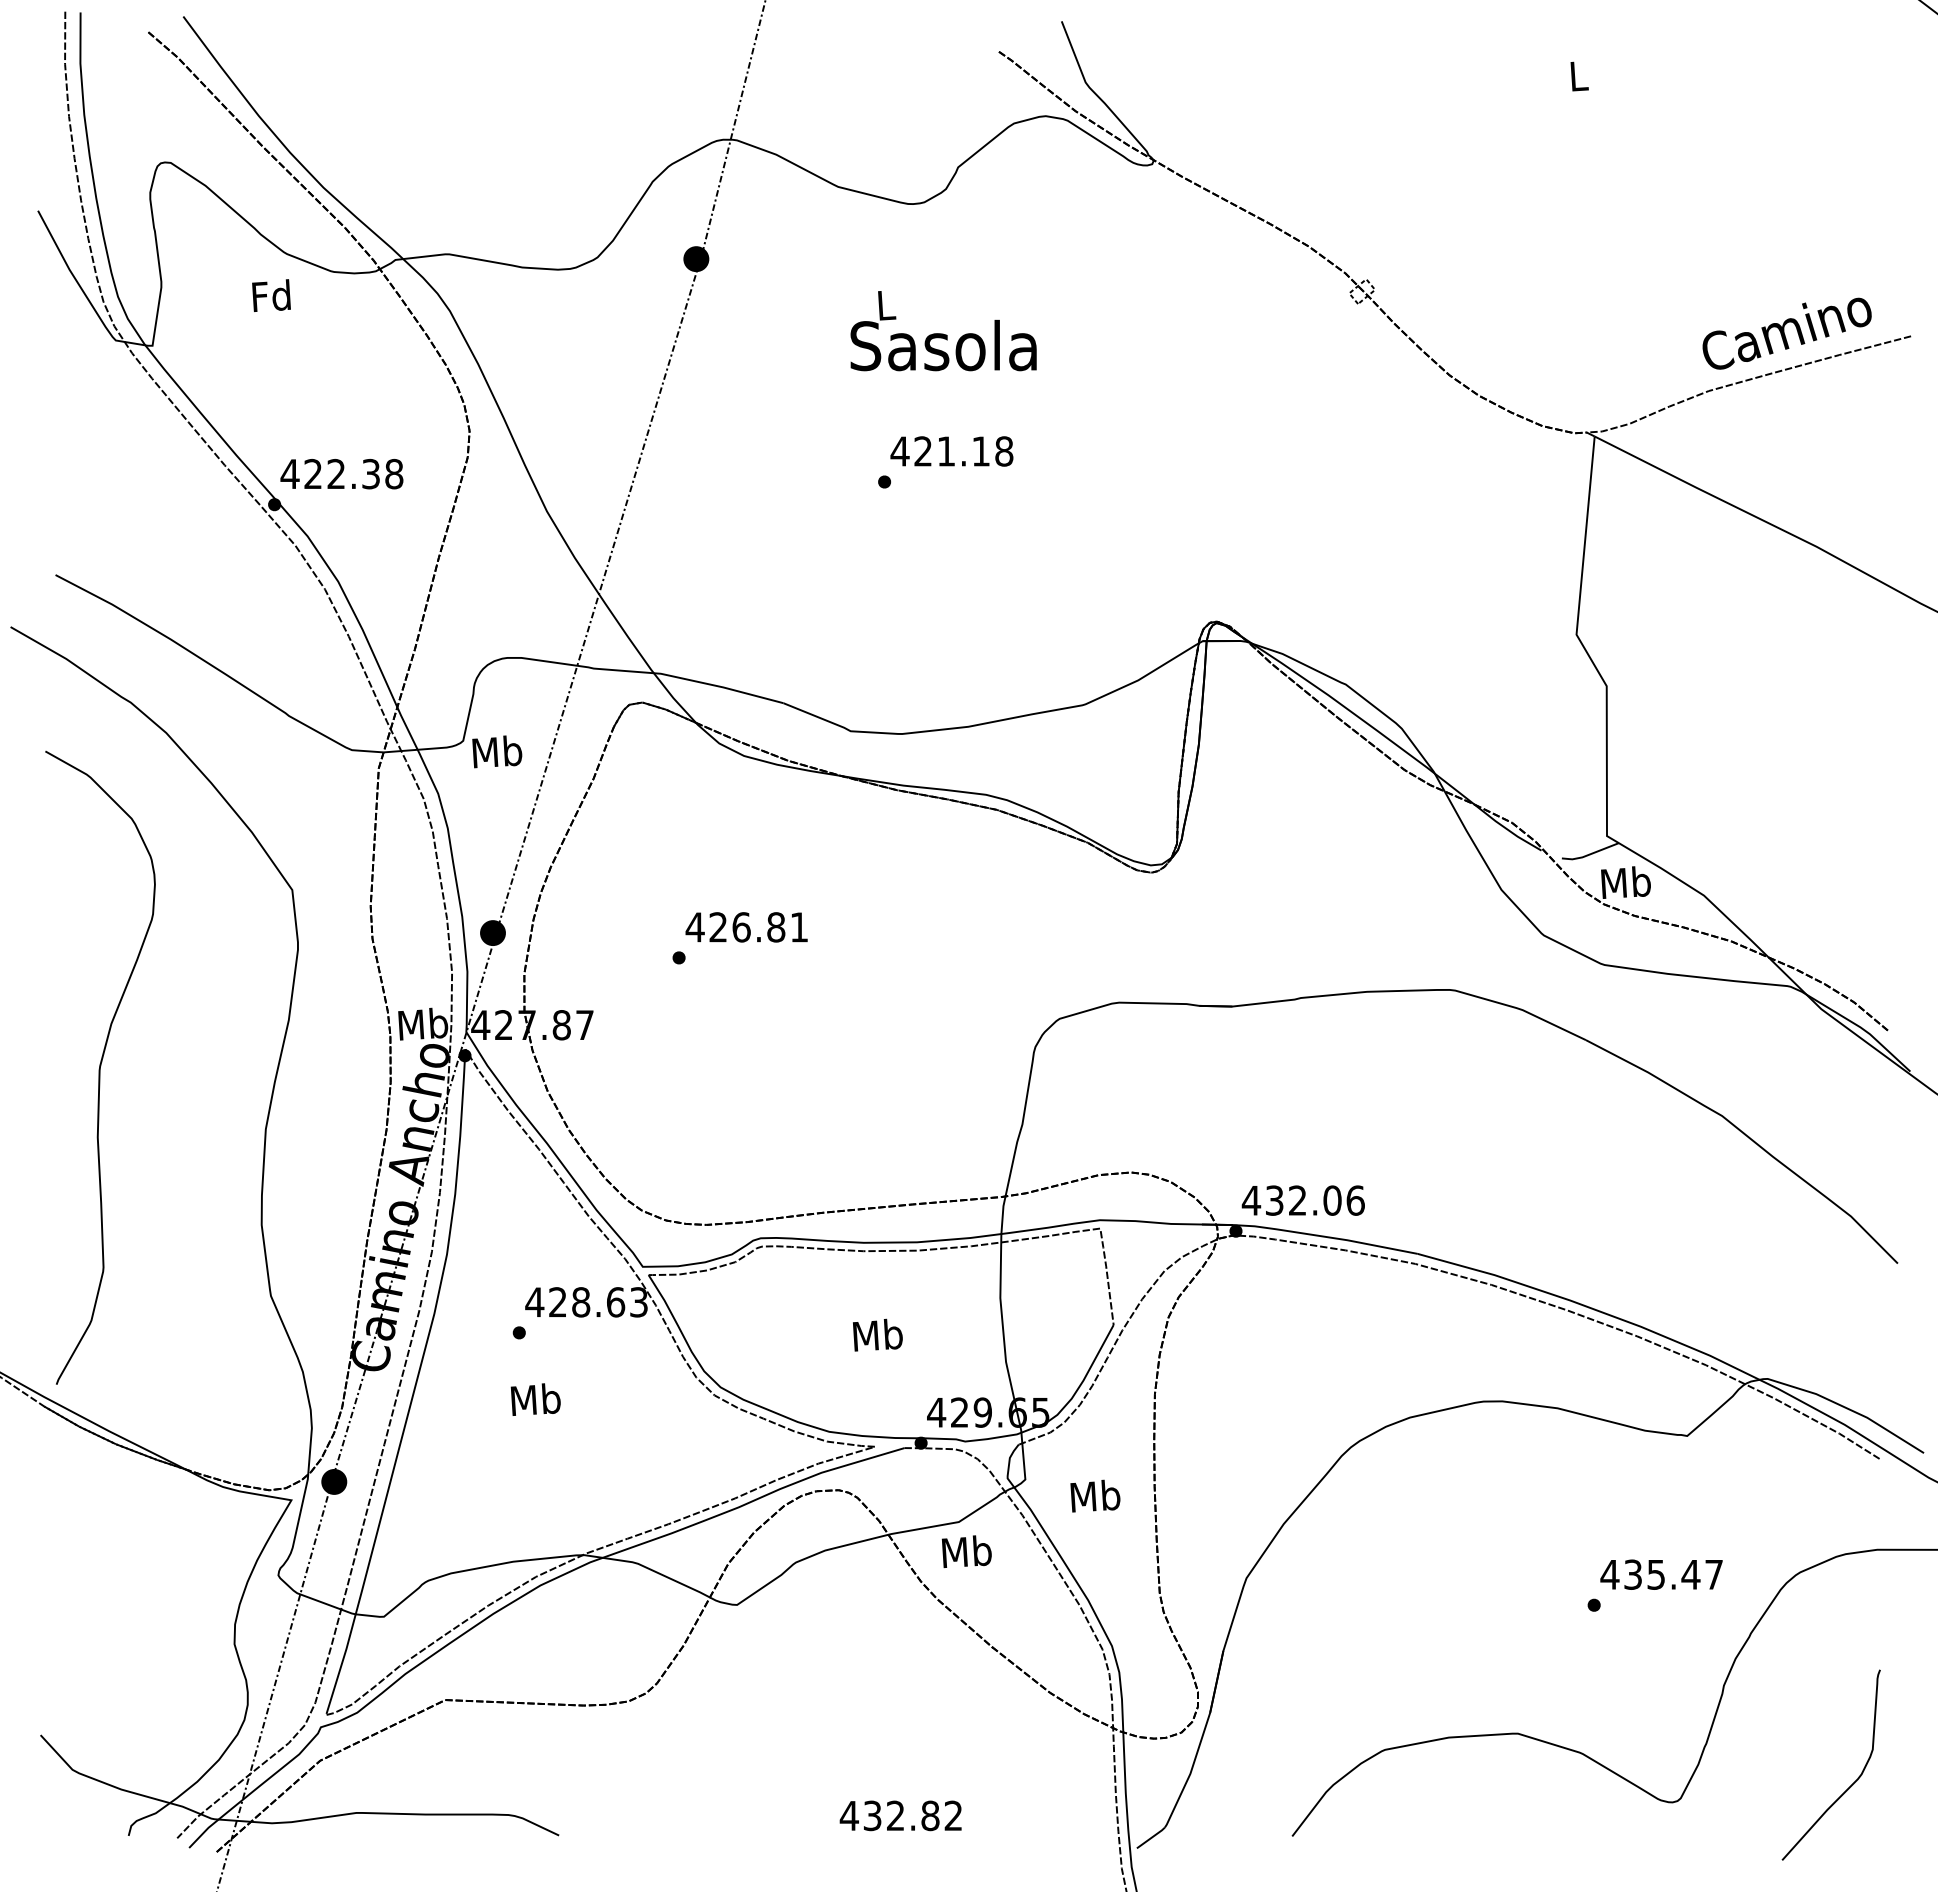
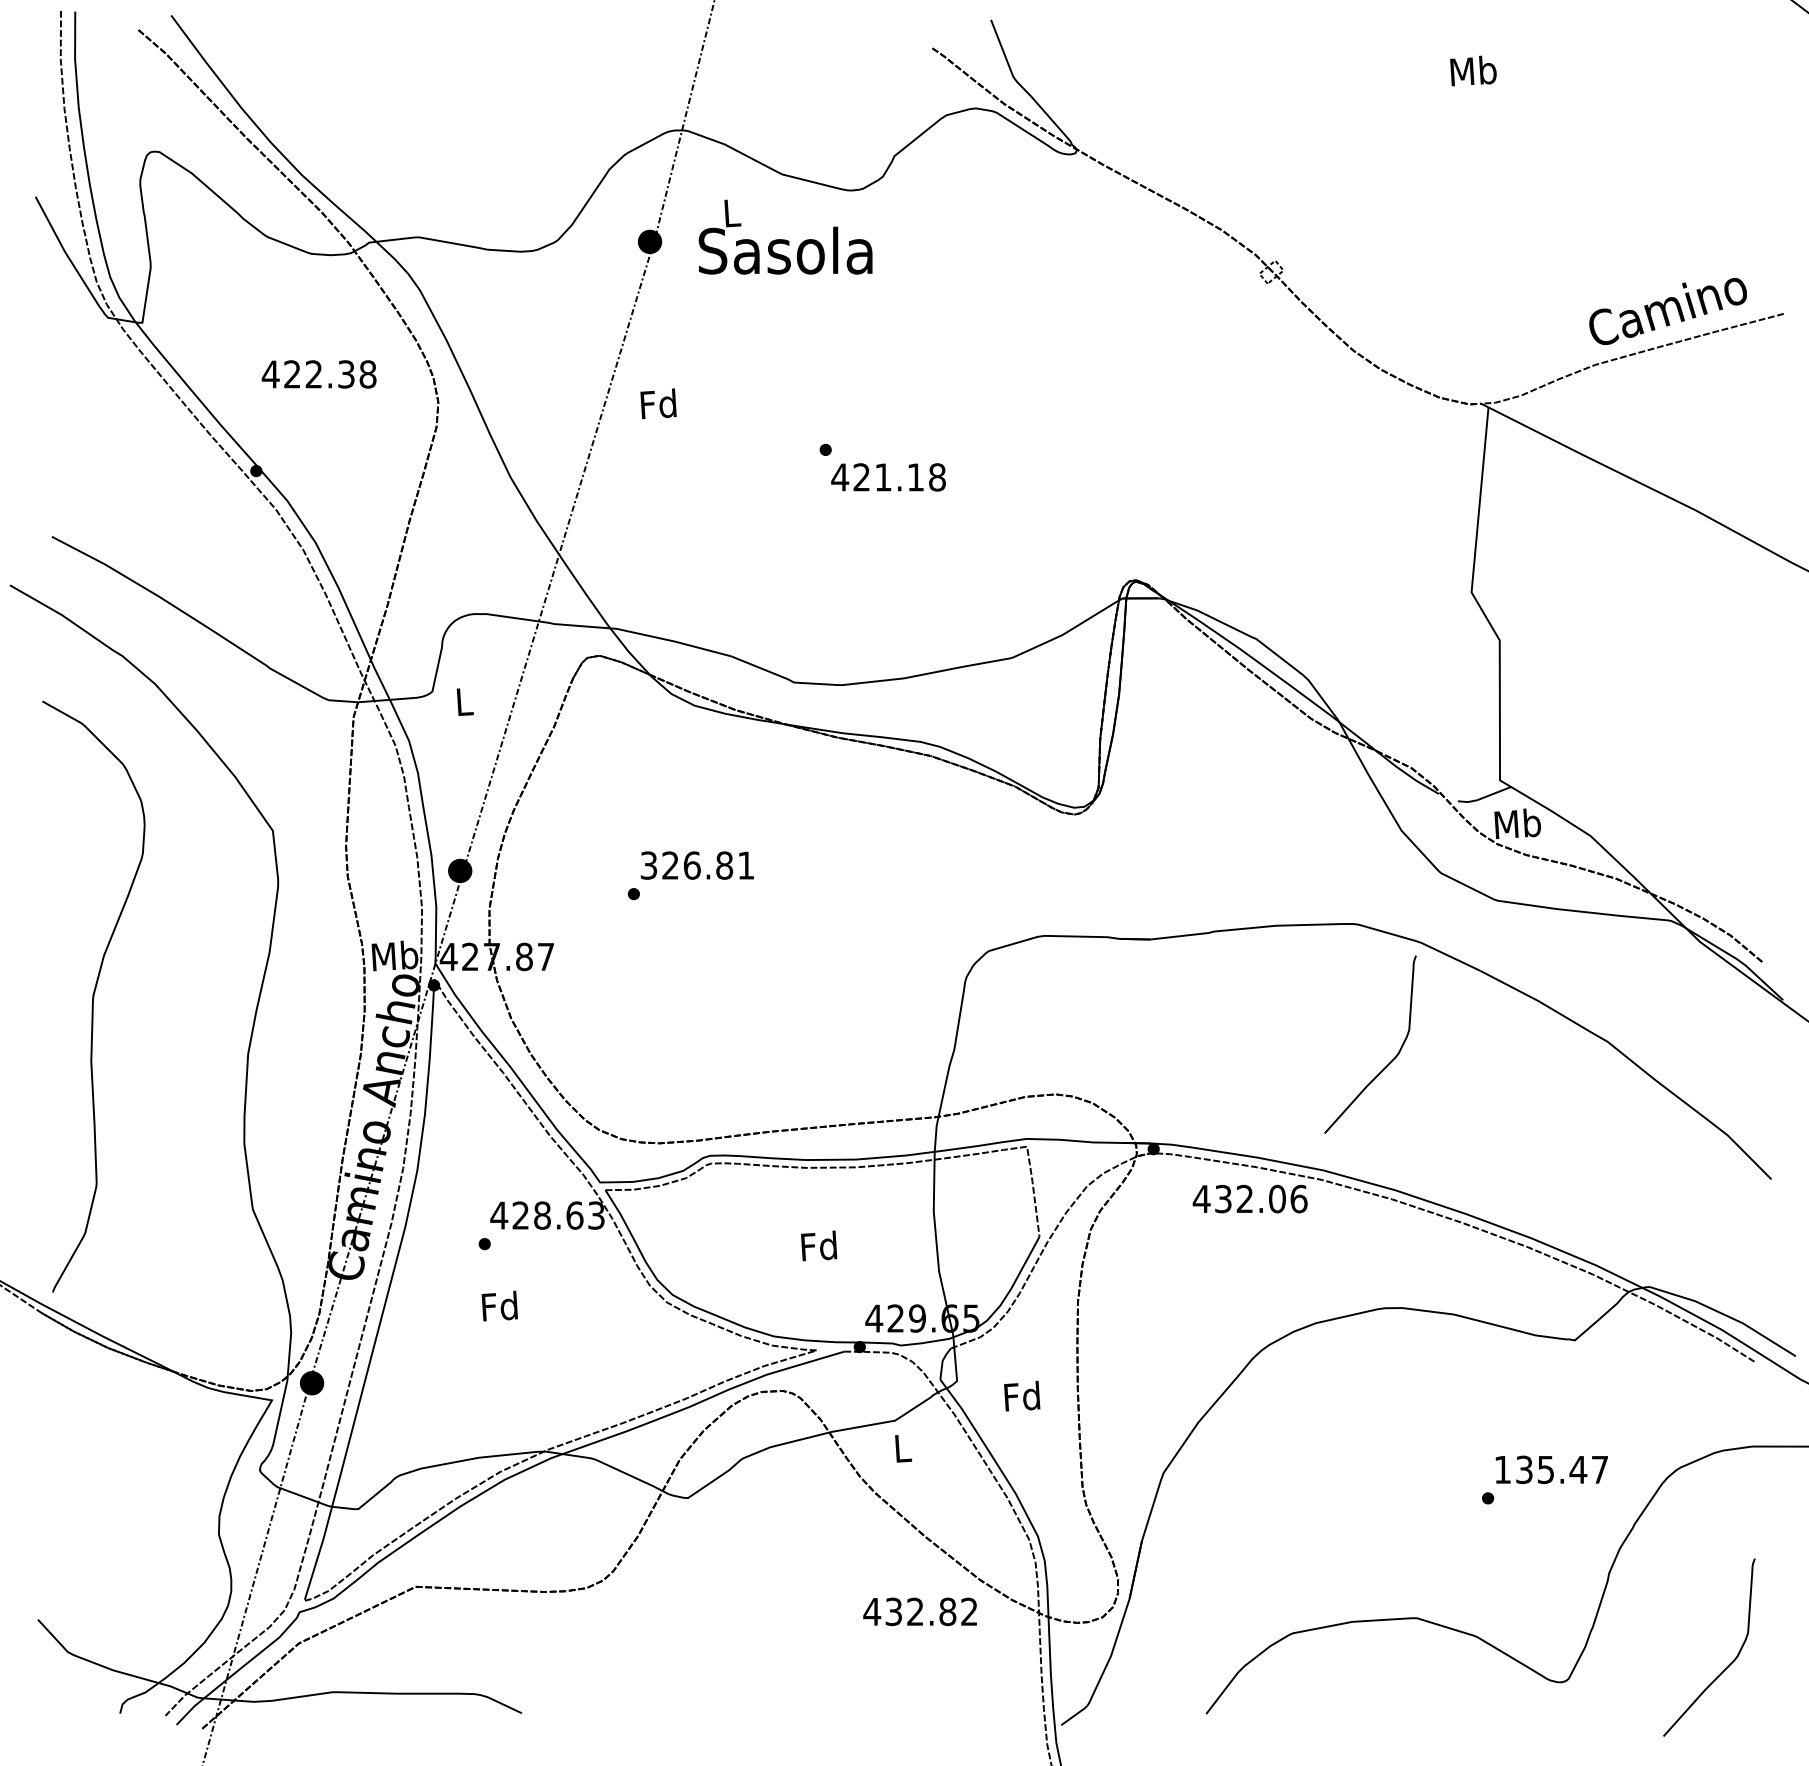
text: (1578, 75) -> (1473, 70), L -> Mb
text: (271, 295) -> (658, 403), moved
text: (943, 331) -> (785, 237), moved
text: (951, 451) -> (888, 477), moved
text: (341, 474) -> (318, 374), moved
text: (497, 751) -> (464, 701), Mb -> L
text: (694, 927) -> (648, 865), 426.81 -> 326.81
curve: (1488, 1138) -> (1389, 1062), added
text: (1302, 1200) -> (1249, 1198), moved
text: (877, 1334) -> (819, 1245), Mb -> Fd
text: (535, 1398) -> (499, 1305), Mb -> Fd
text: (1095, 1495) -> (1022, 1395), Mb -> Fd
text: (966, 1551) -> (902, 1448), Mb -> L
text: (1609, 1574) -> (1502, 1469), 435.47 -> 135.47
text: (900, 1815) -> (919, 1611), moved

